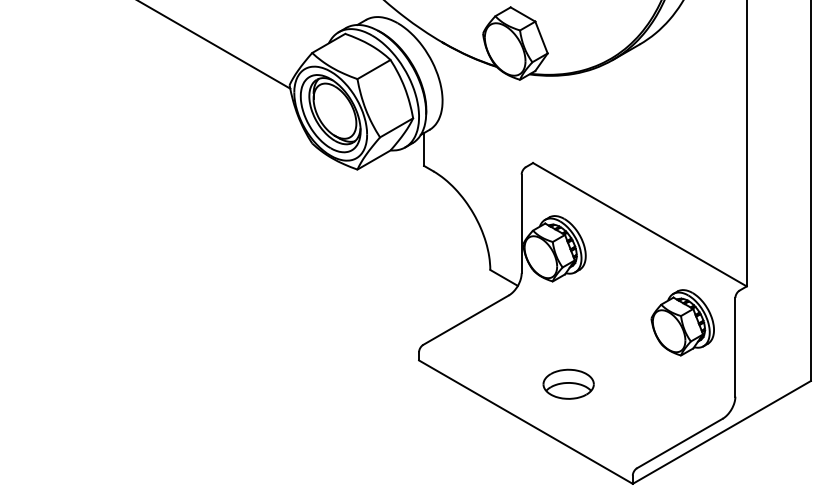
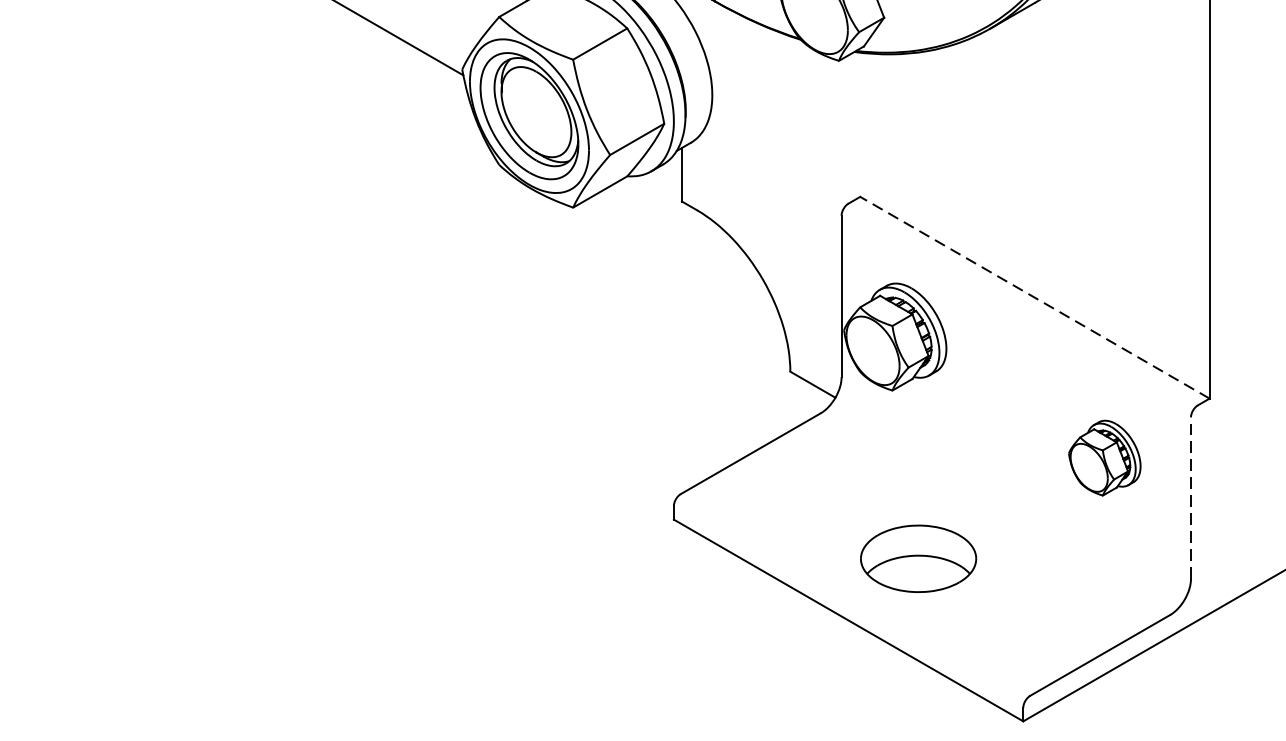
line: (639, 224) -> (1034, 297), solid -> dashed
part: (682, 322) -> (1104, 457), size x0.7
line: (735, 346) -> (1191, 496), solid -> dashed
part: (568, 383) -> (918, 557), size x1.4

